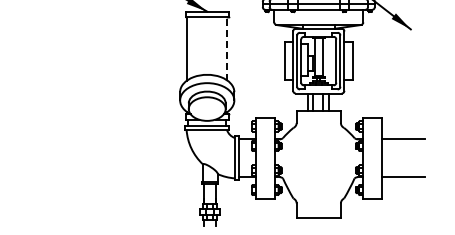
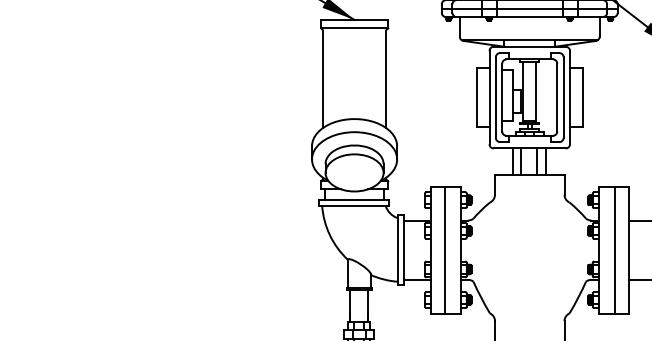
line: (227, 49) -> (386, 79), dashed -> solid
line: (264, 157) -> (444, 248), added
line: (372, 157) -> (614, 248), added

